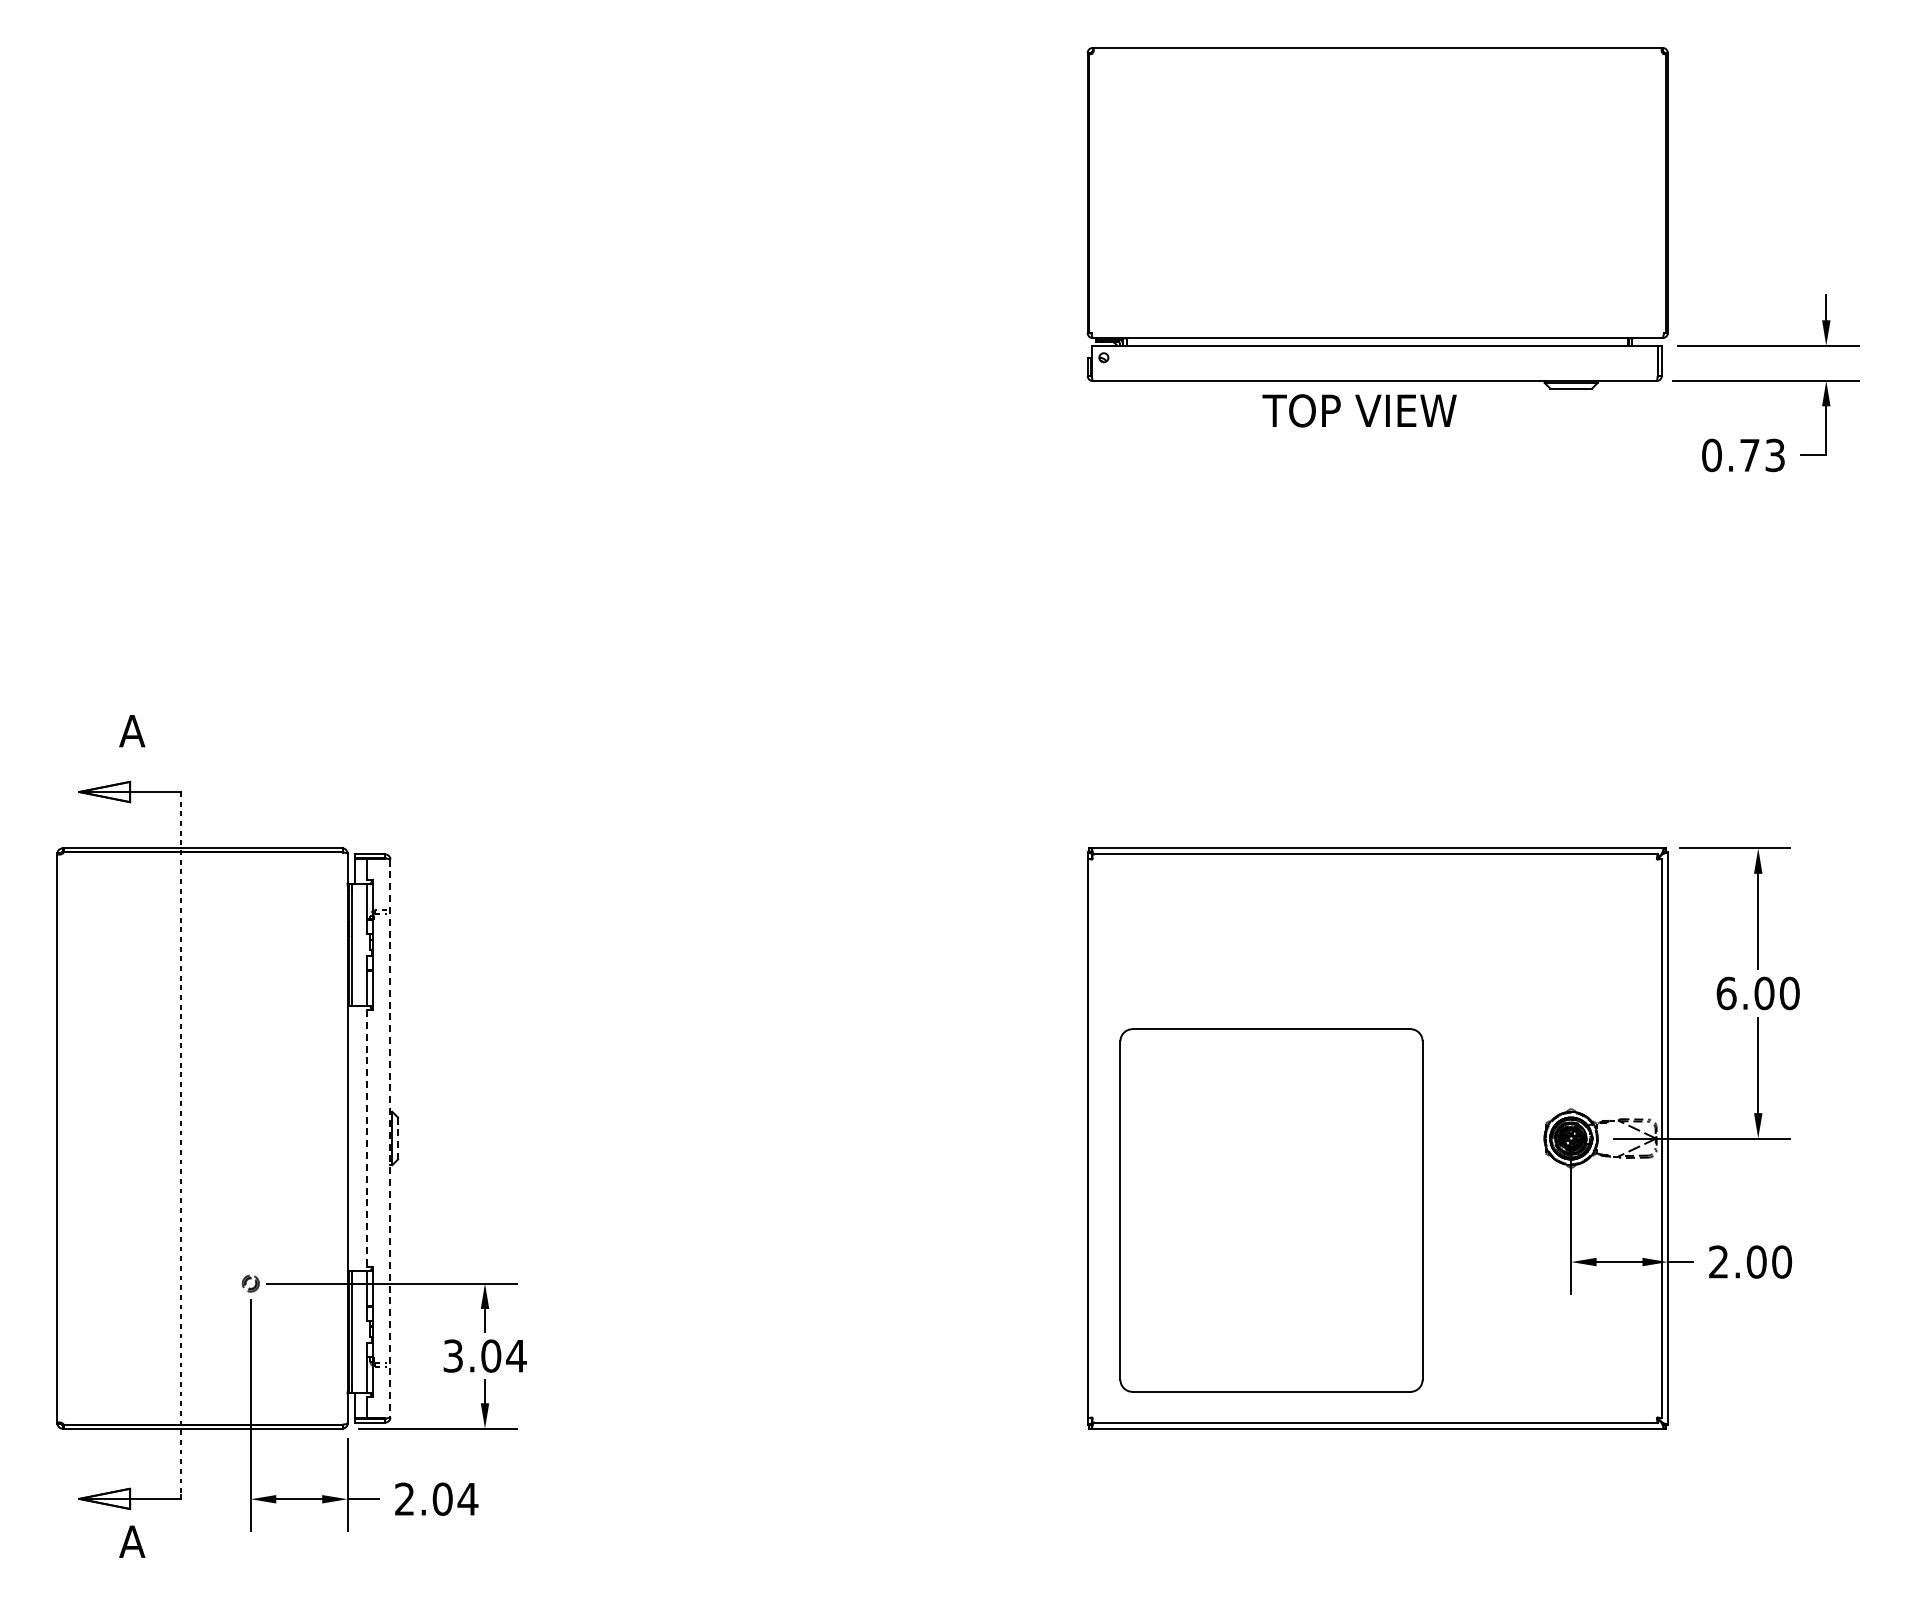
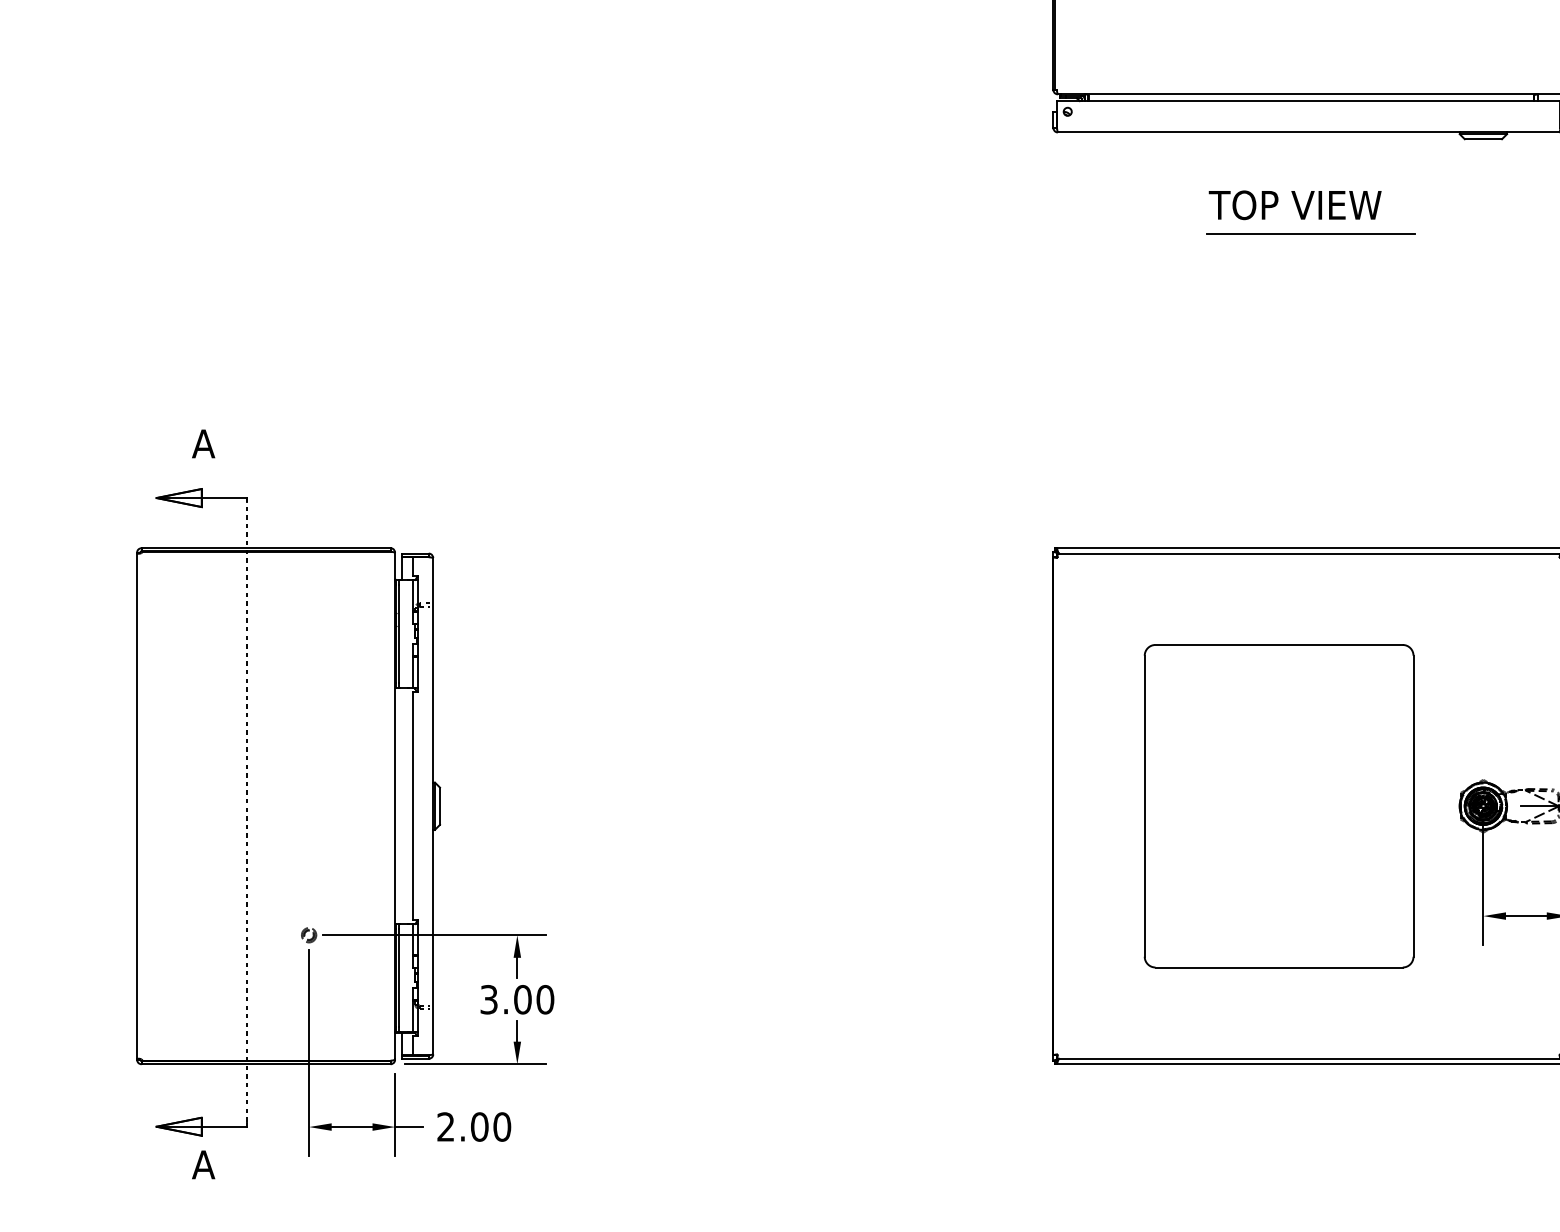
text: (1359, 410) -> (1295, 204), moved
line: (1377, 495) -> (1311, 234), added
line: (390, 1138) -> (433, 806), dashed -> solid
line: (398, 1138) -> (440, 806), dashed -> solid
line: (367, 1139) -> (412, 807), dashed -> solid
part: (1271, 1210) -> (1279, 806), moved
text: (516, 1355) -> (545, 999), 3.04 -> 3.00
text: (467, 1498) -> (501, 1126), 2.04 -> 2.00

